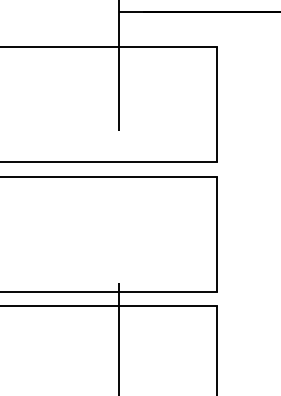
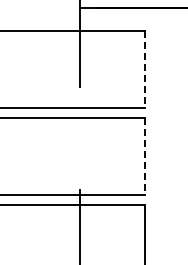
line: (215, 105) -> (144, 70), solid -> dashed
line: (215, 235) -> (144, 157), solid -> dashed

